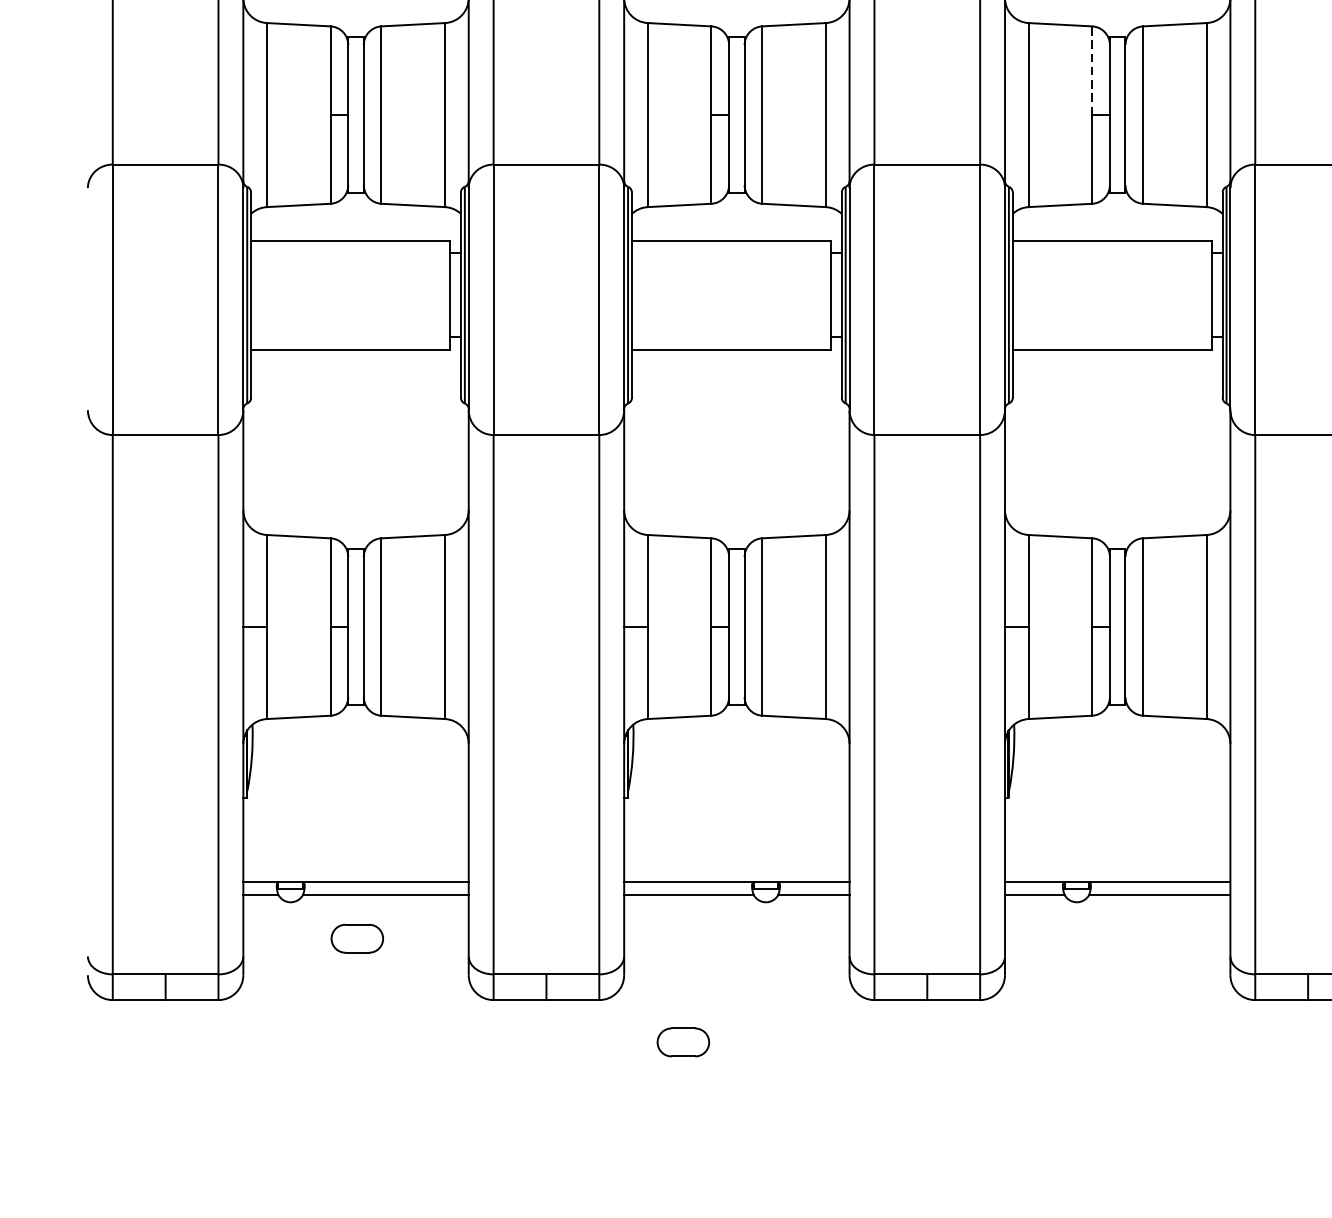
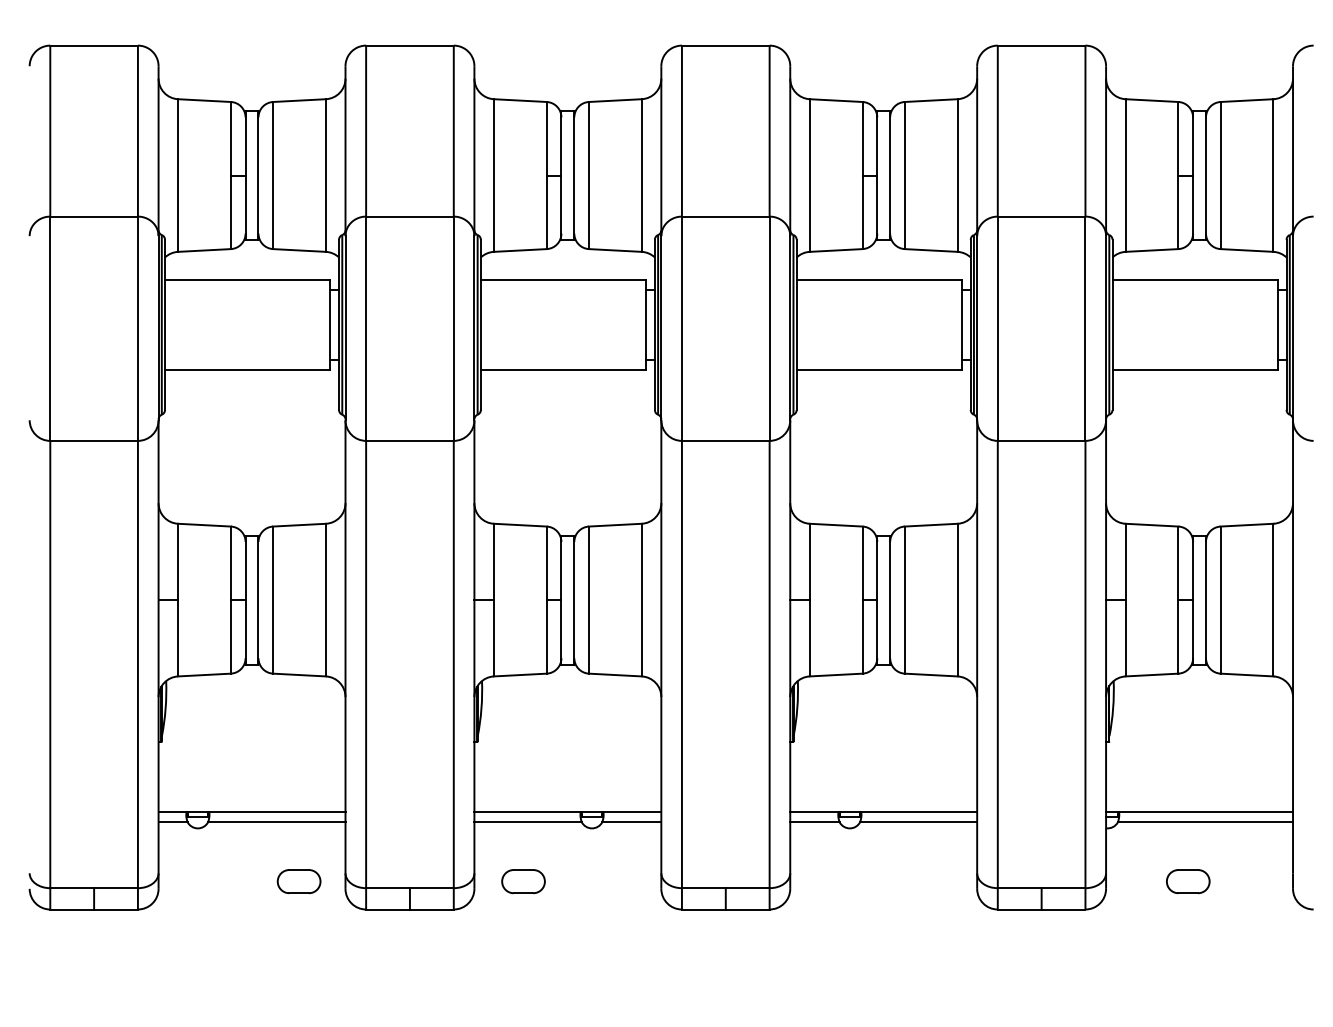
line: (1092, 70) -> (862, 138), dashed -> solid
part: (356, 938) -> (298, 881), moved
part: (683, 1042) -> (523, 881), moved

